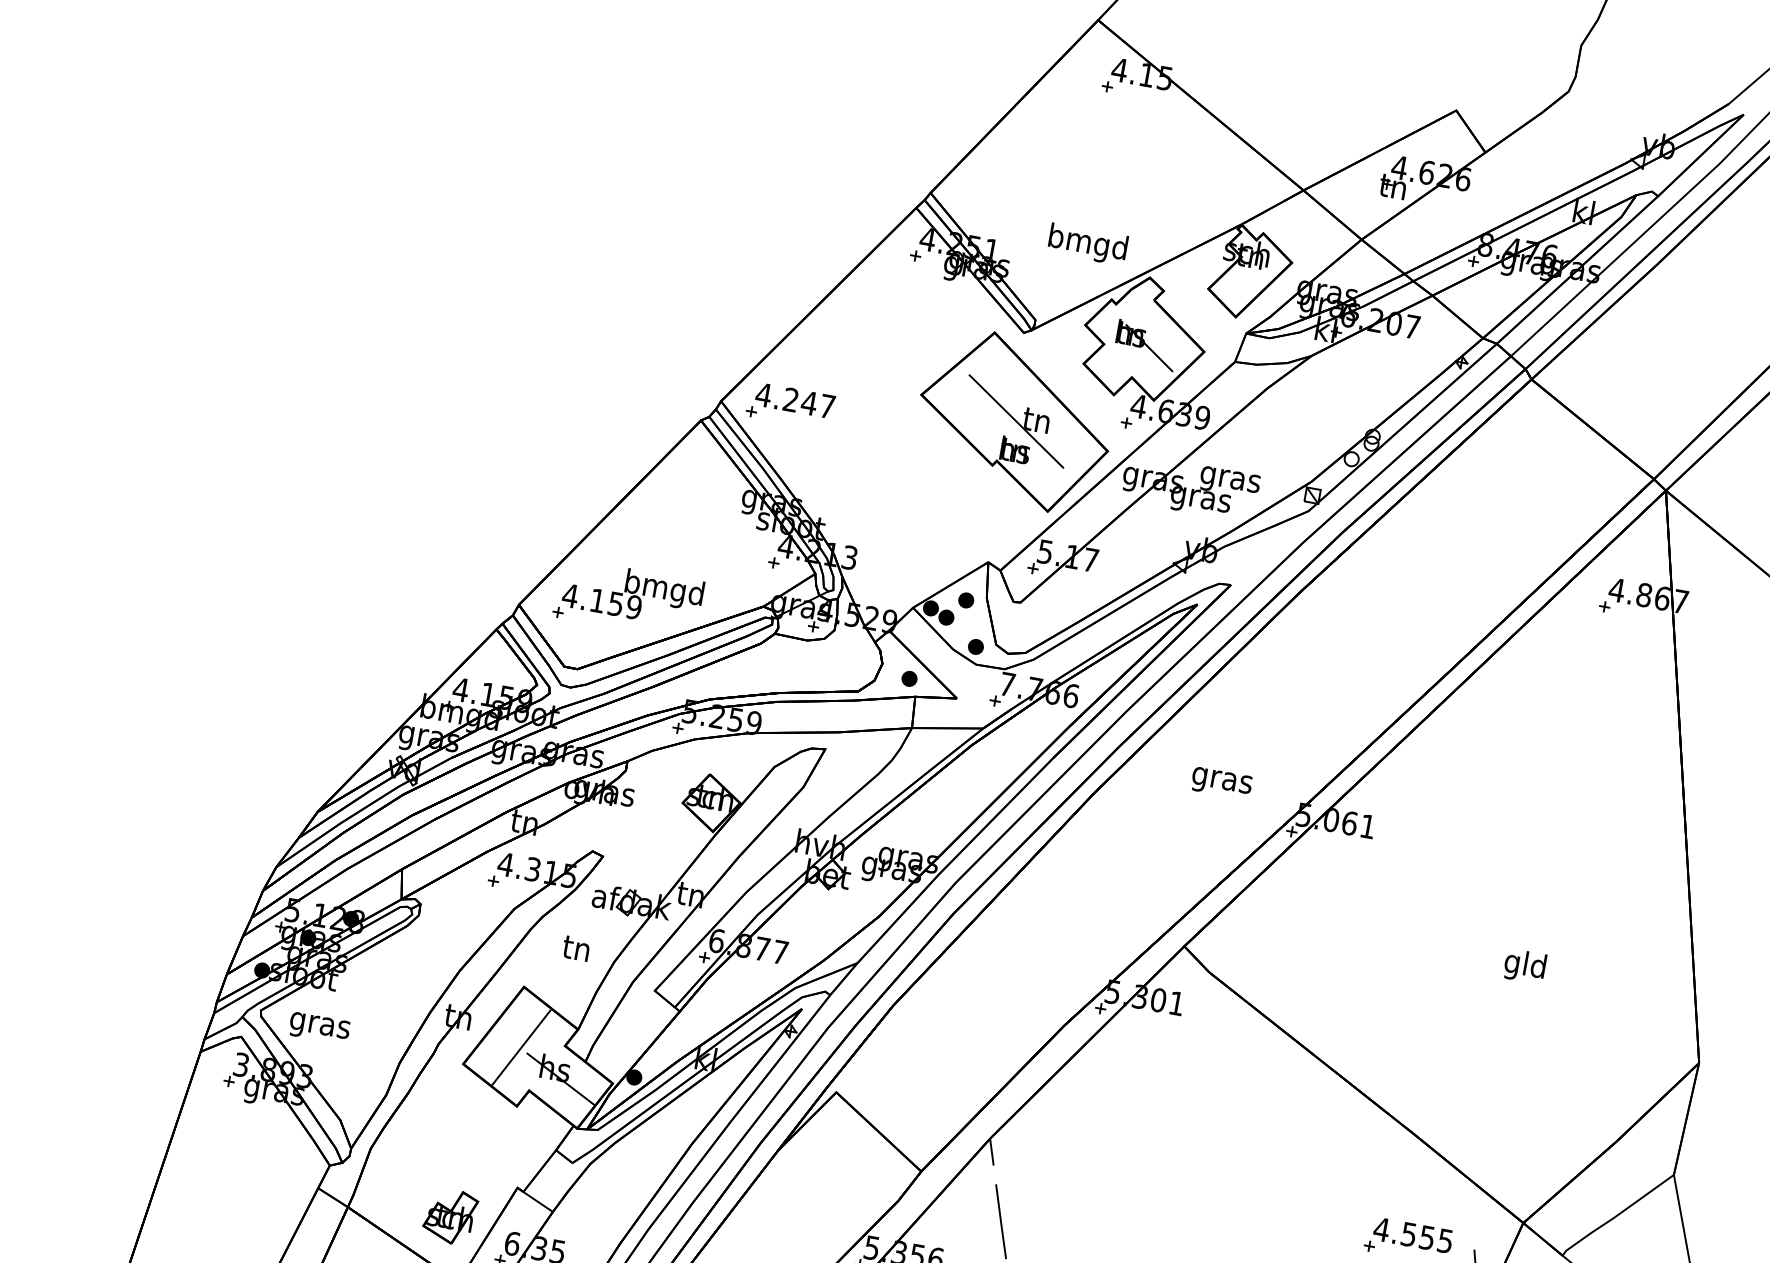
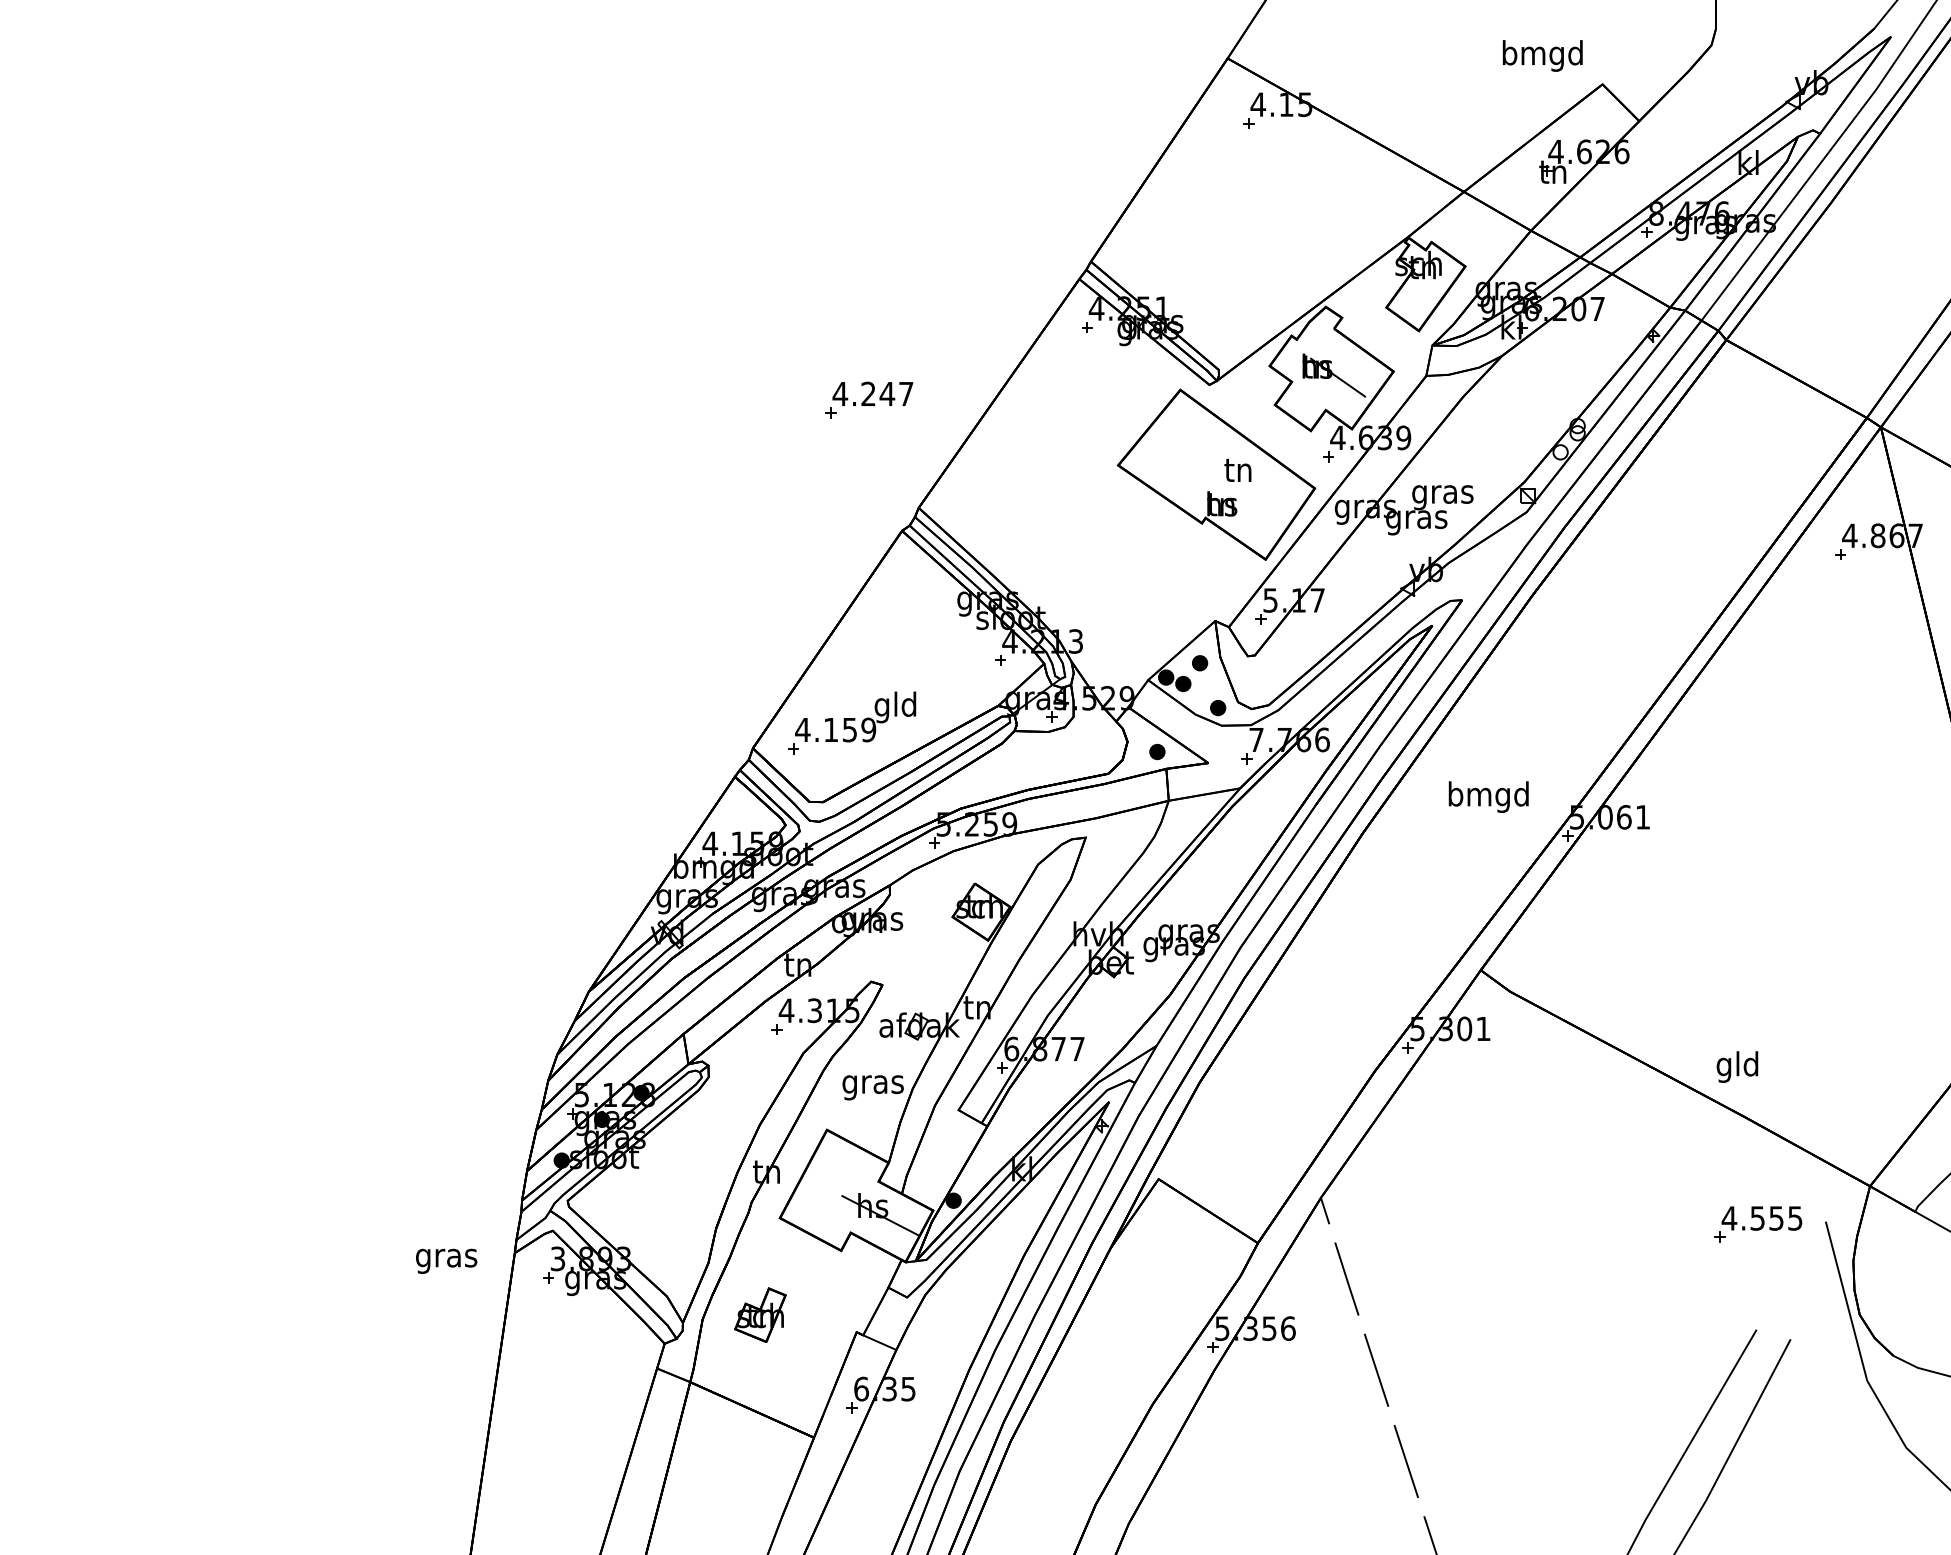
text: (1087, 244) -> (1542, 55), moved
part: (791, 405) -> (869, 399), moved
line: (1015, 420) -> (1217, 474), removed
text: (663, 590) -> (895, 707), bmgd -> gld
text: (1222, 779) -> (1488, 796), gras -> bmgd
text: (575, 951) -> (872, 1085), tn -> gras
text: (1525, 965) -> (1737, 1066), moved
text: (319, 1027) -> (446, 1260), moved
line: (520, 1047) -> (834, 1191), removed
part: (450, 1215) -> (760, 1314), moved

